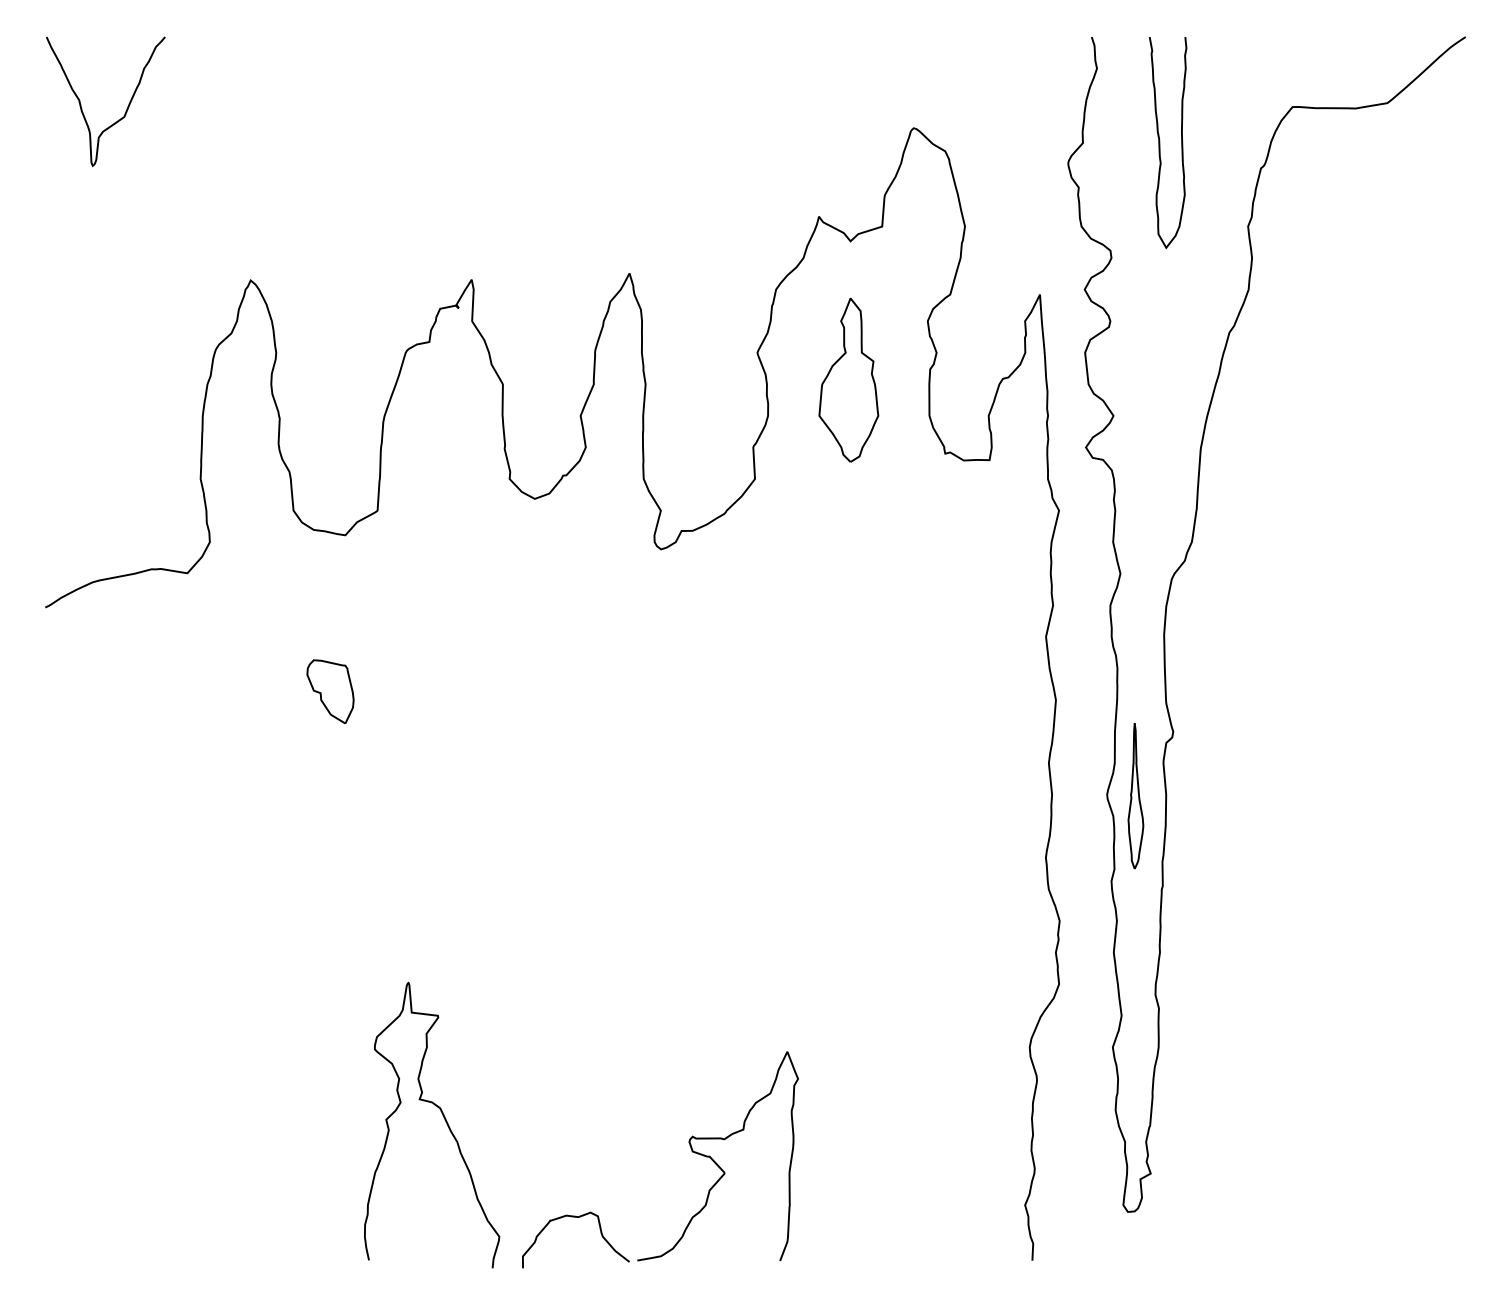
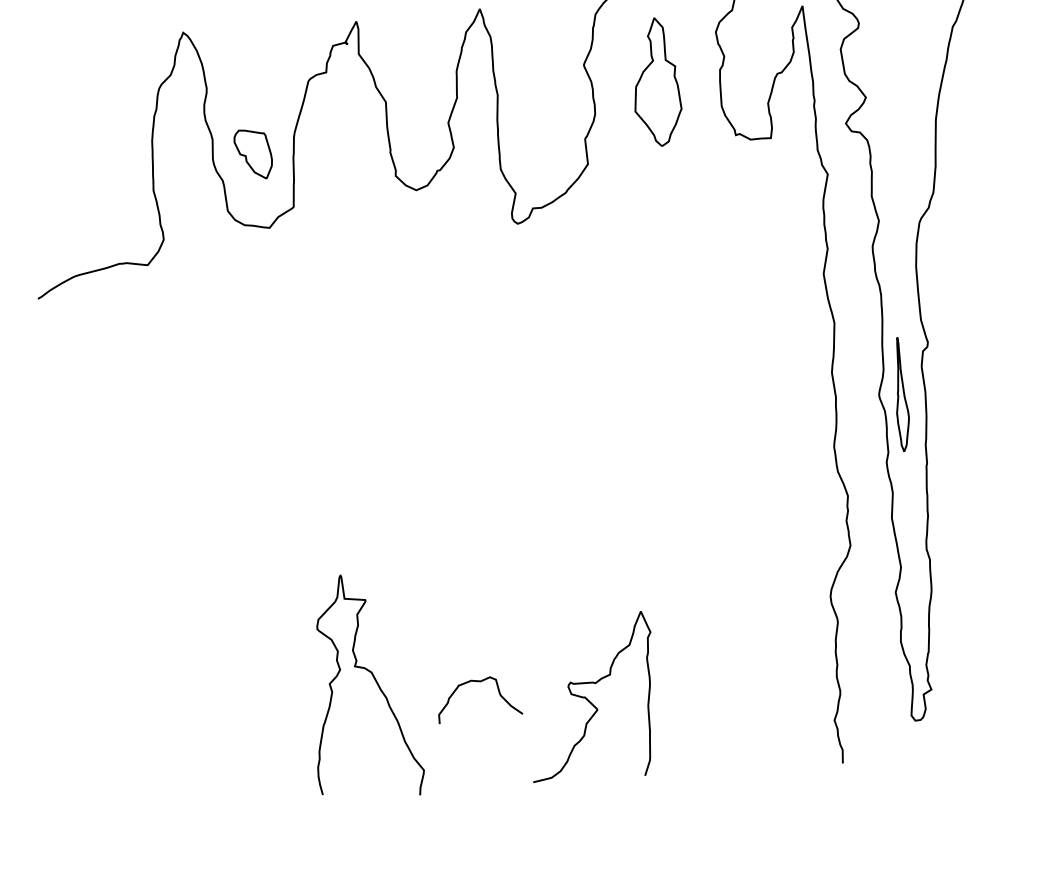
part: (330, 691) -> (253, 154), moved
curve: (575, 1217) -> (478, 681), moved

